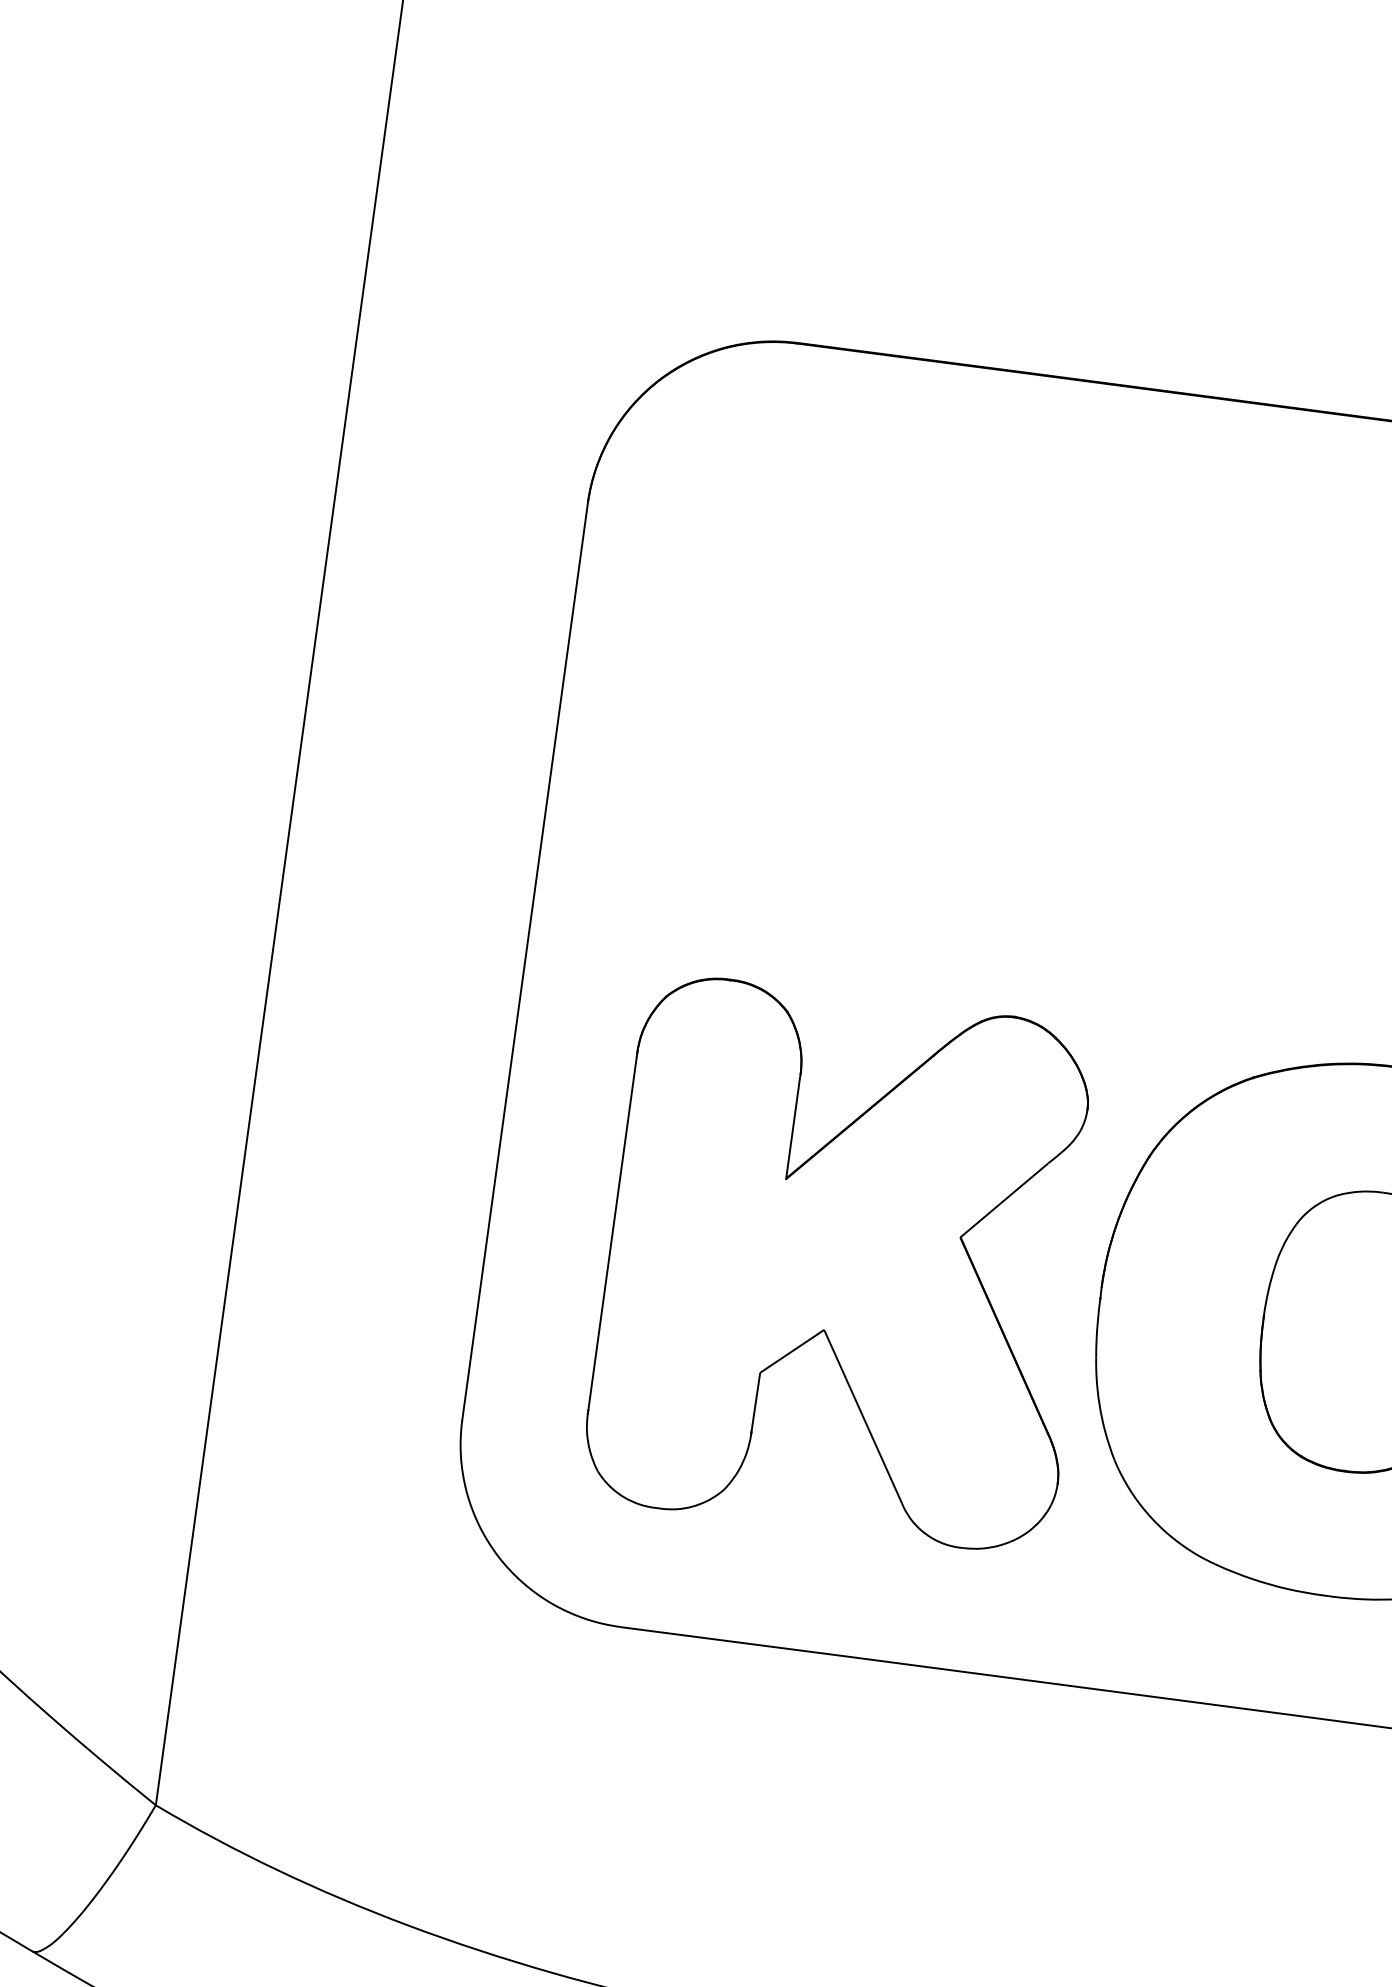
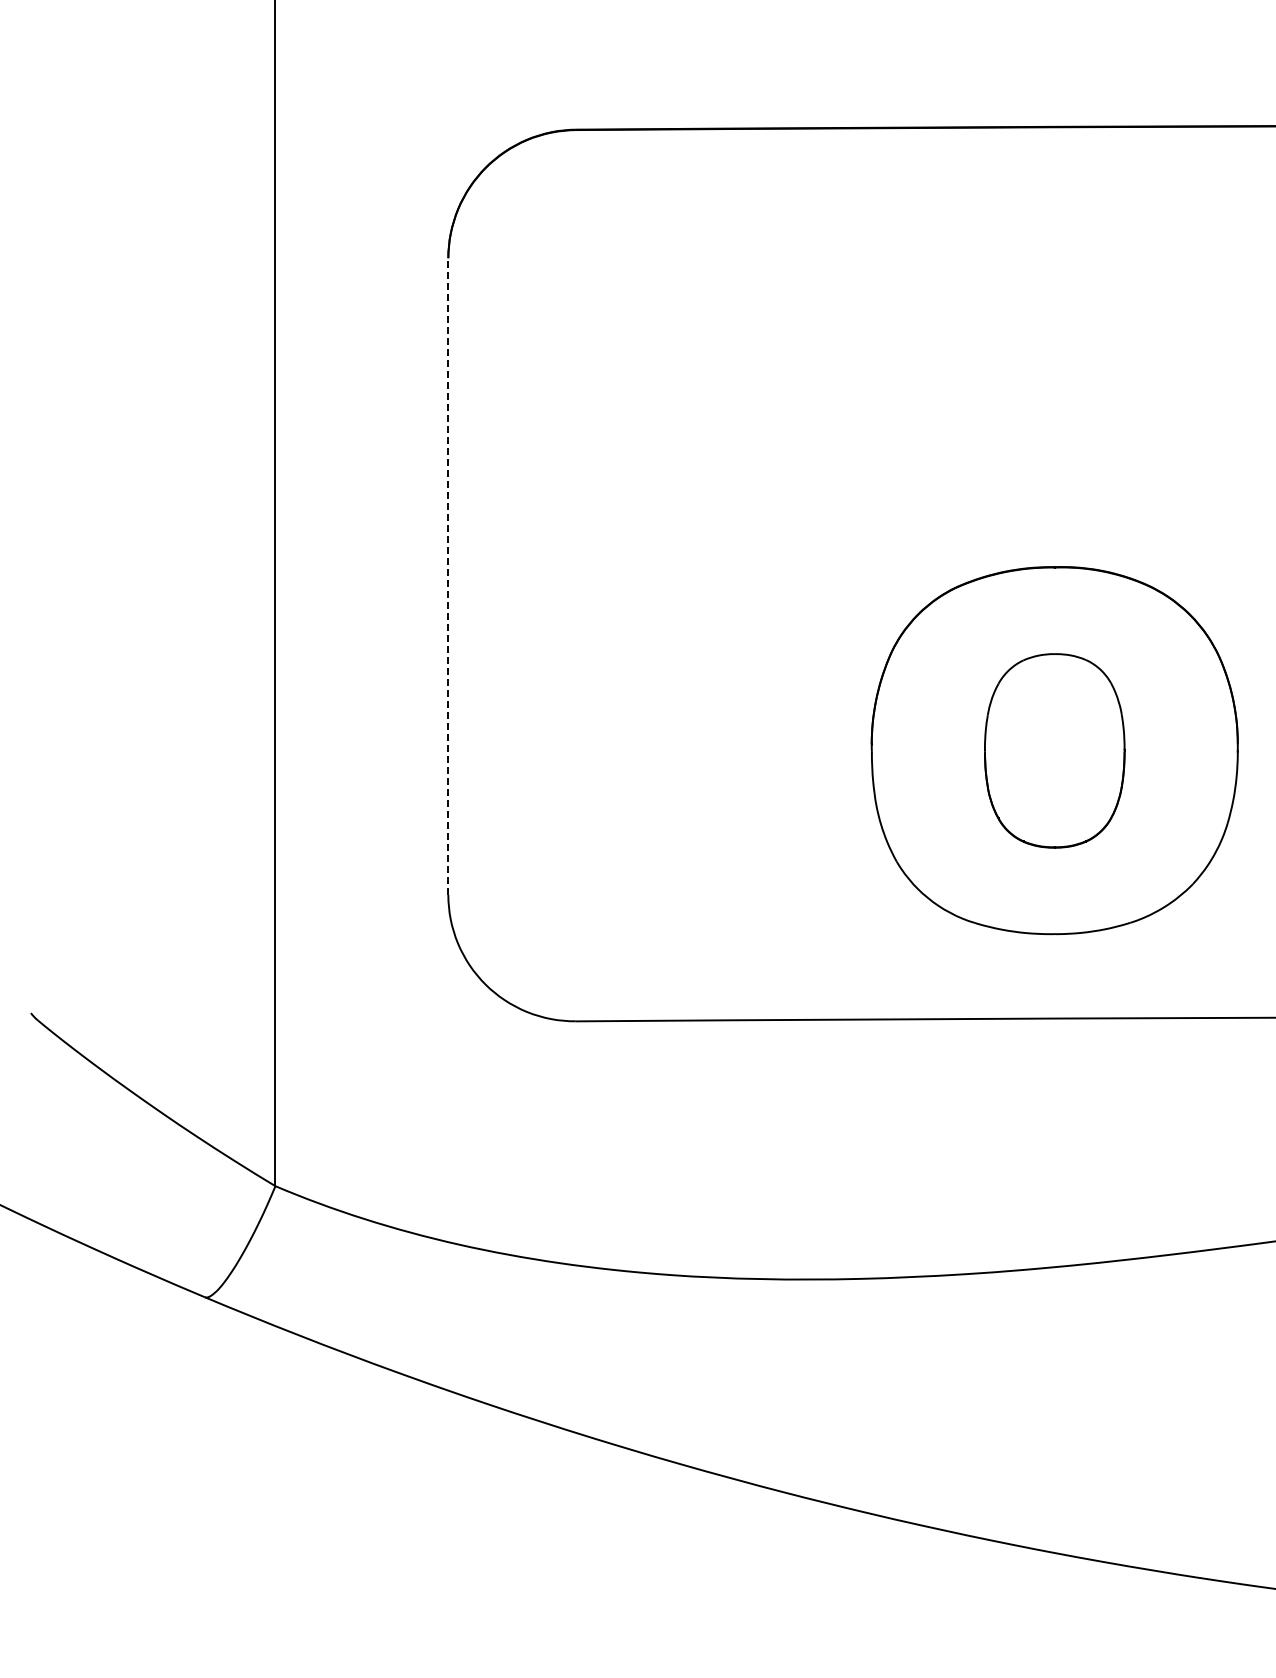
line: (525, 961) -> (448, 576), solid -> dashed
part: (847, 1263) -> (696, 752), removed

